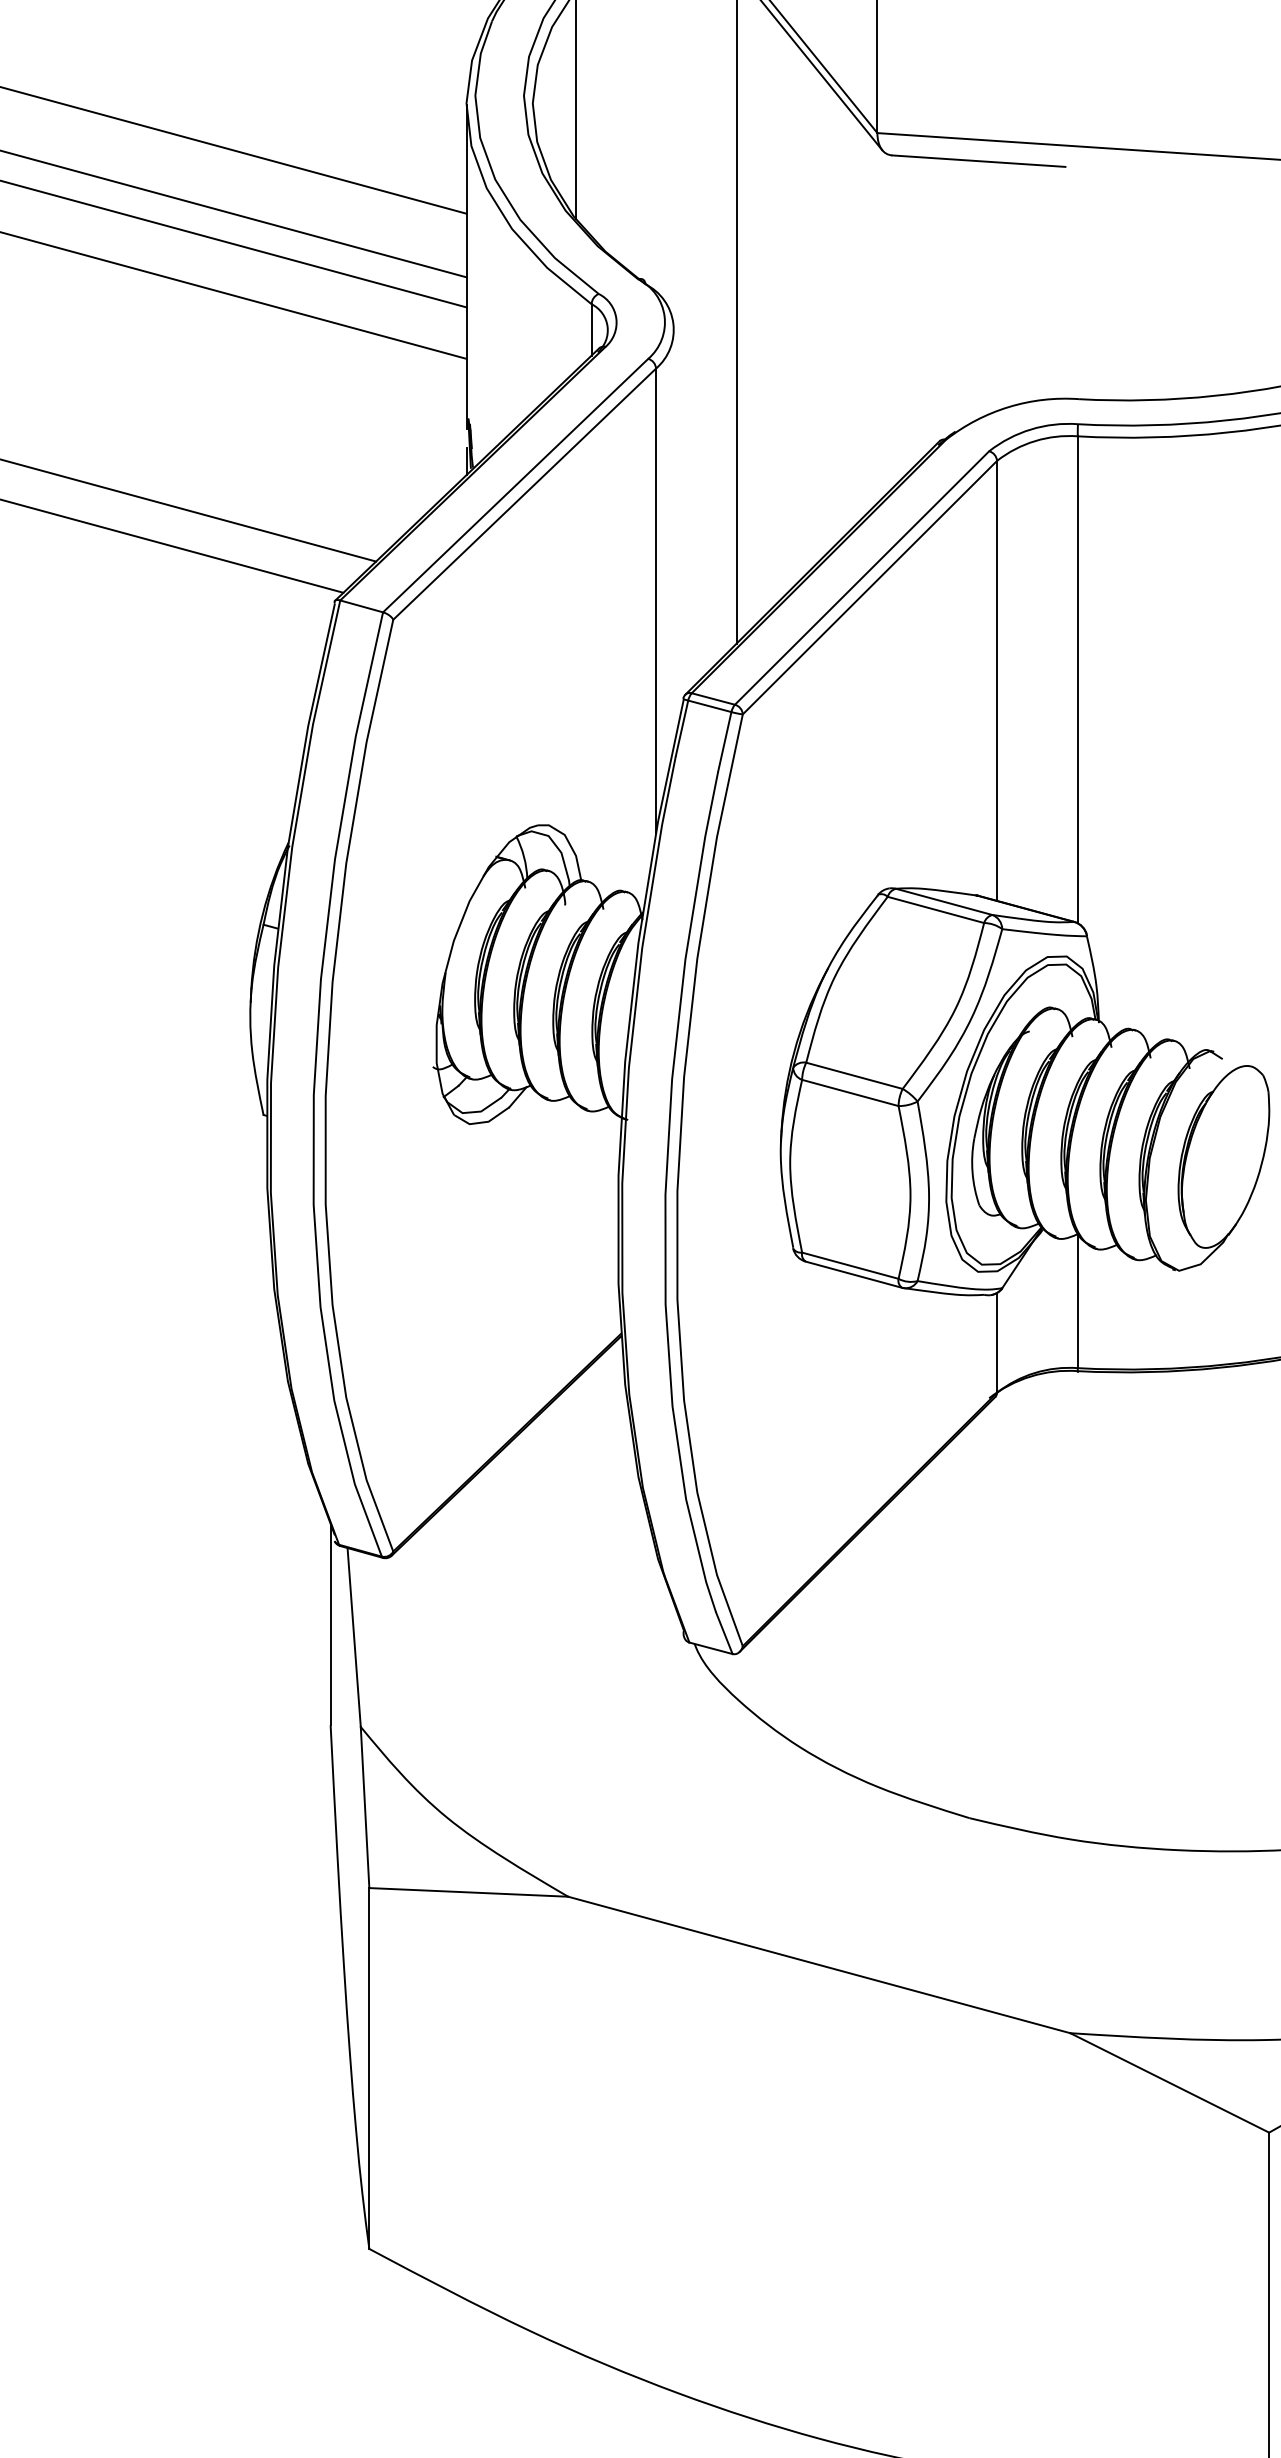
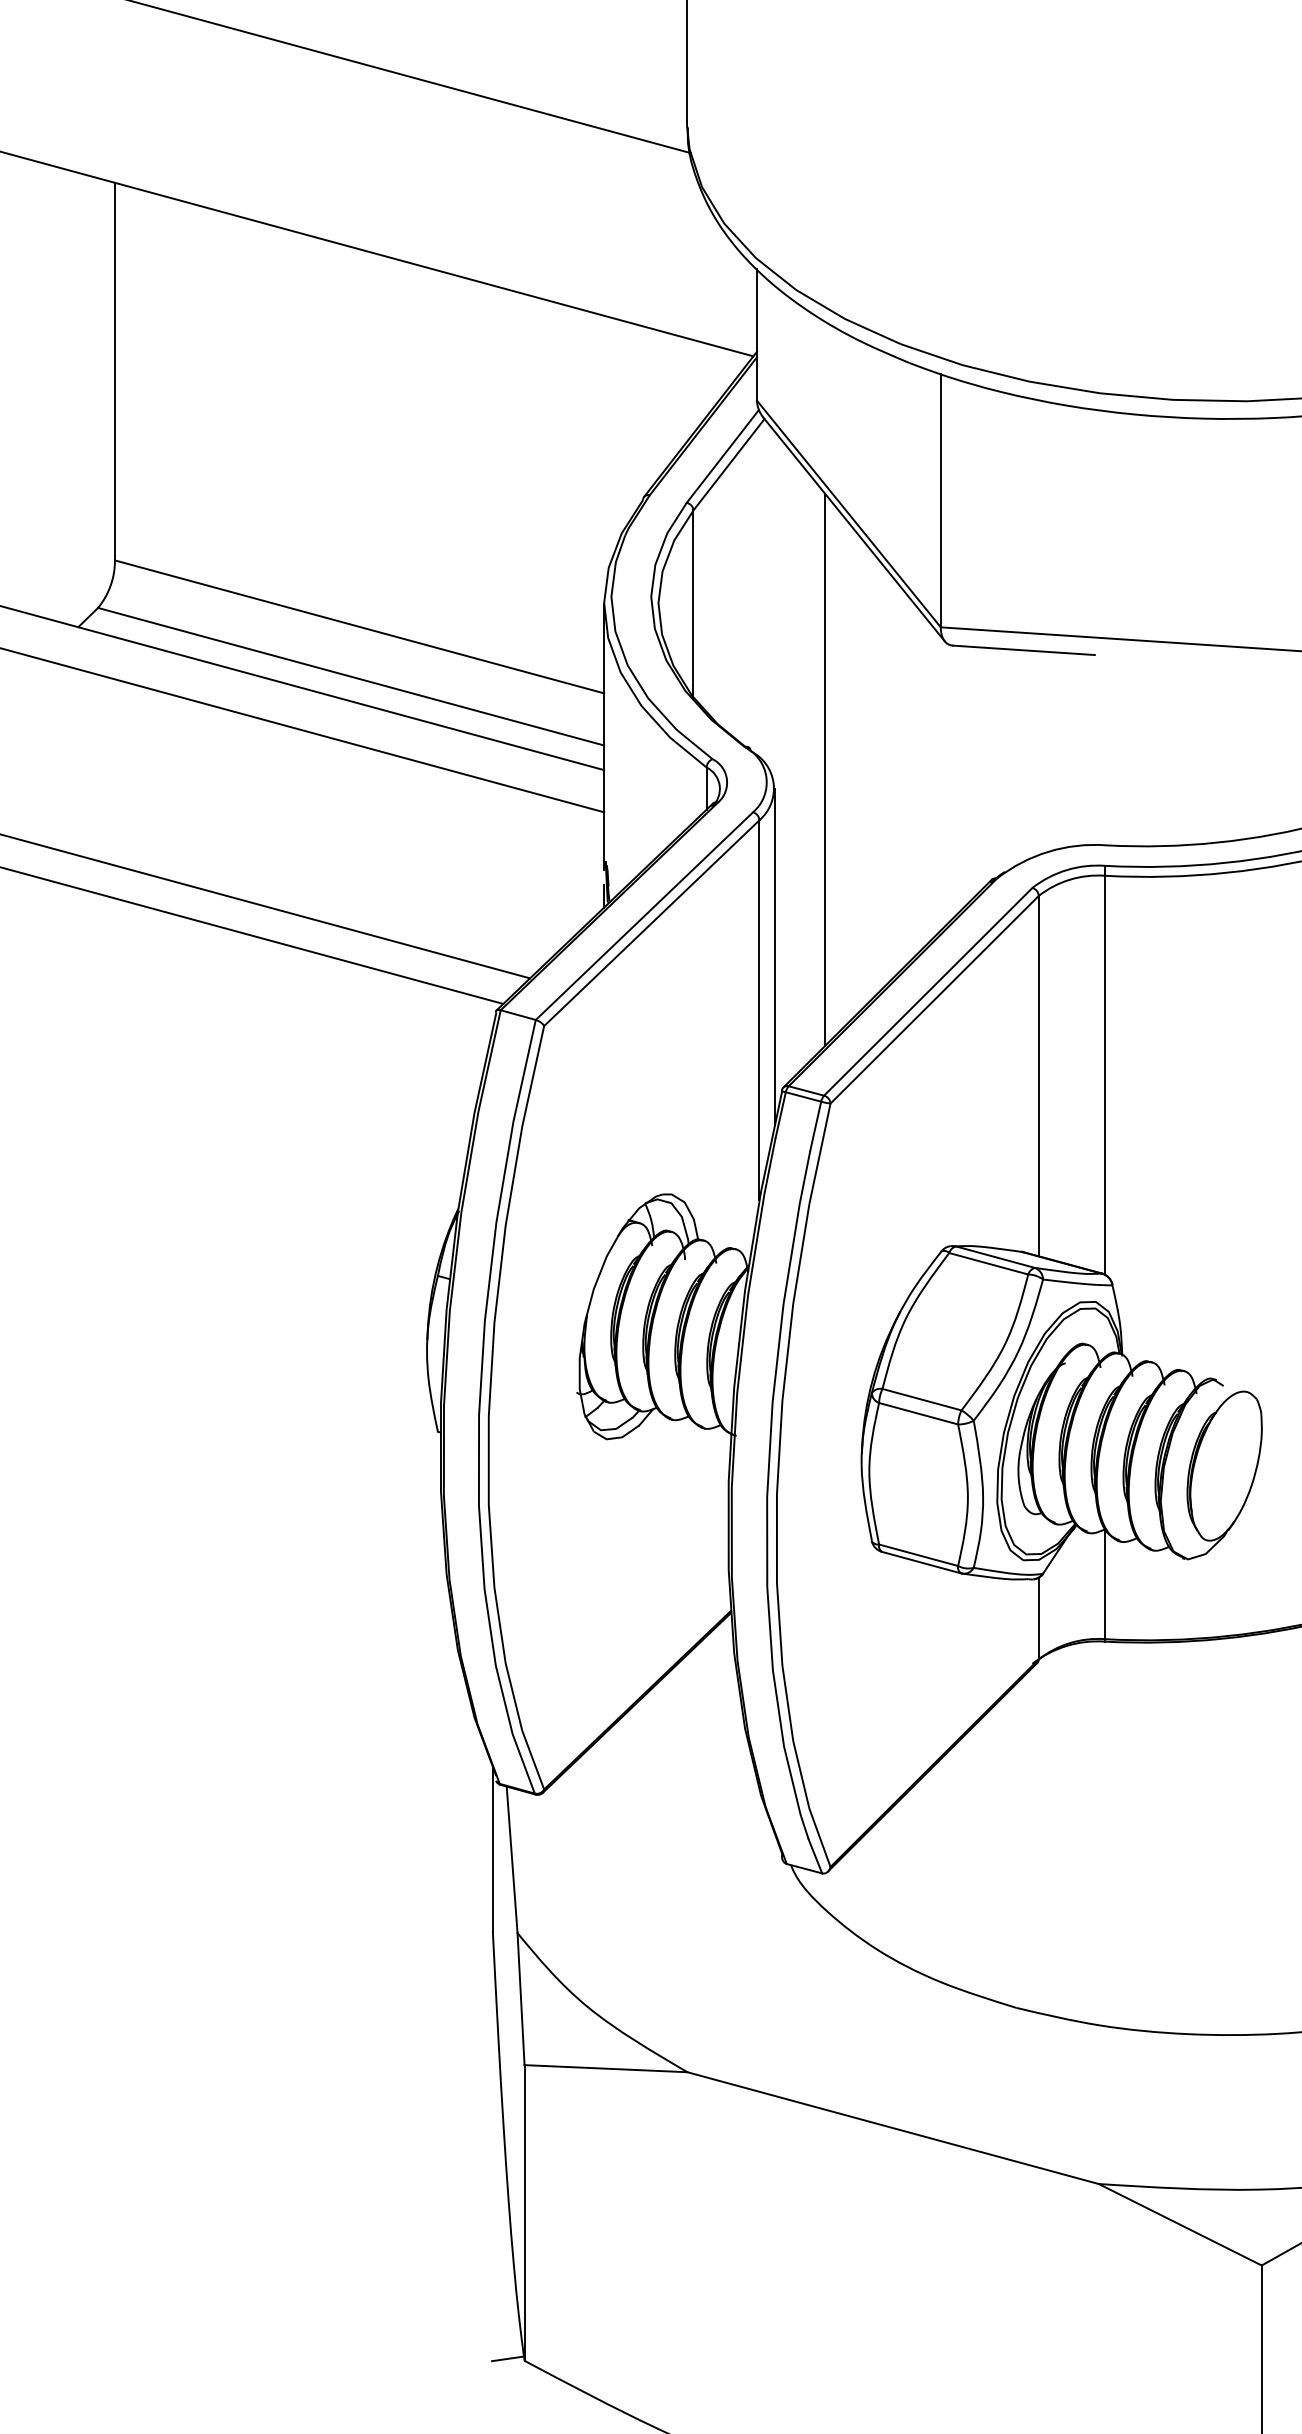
line: (674, 534) -> (774, 956), added
line: (348, 2246) -> (507, 2358), added

